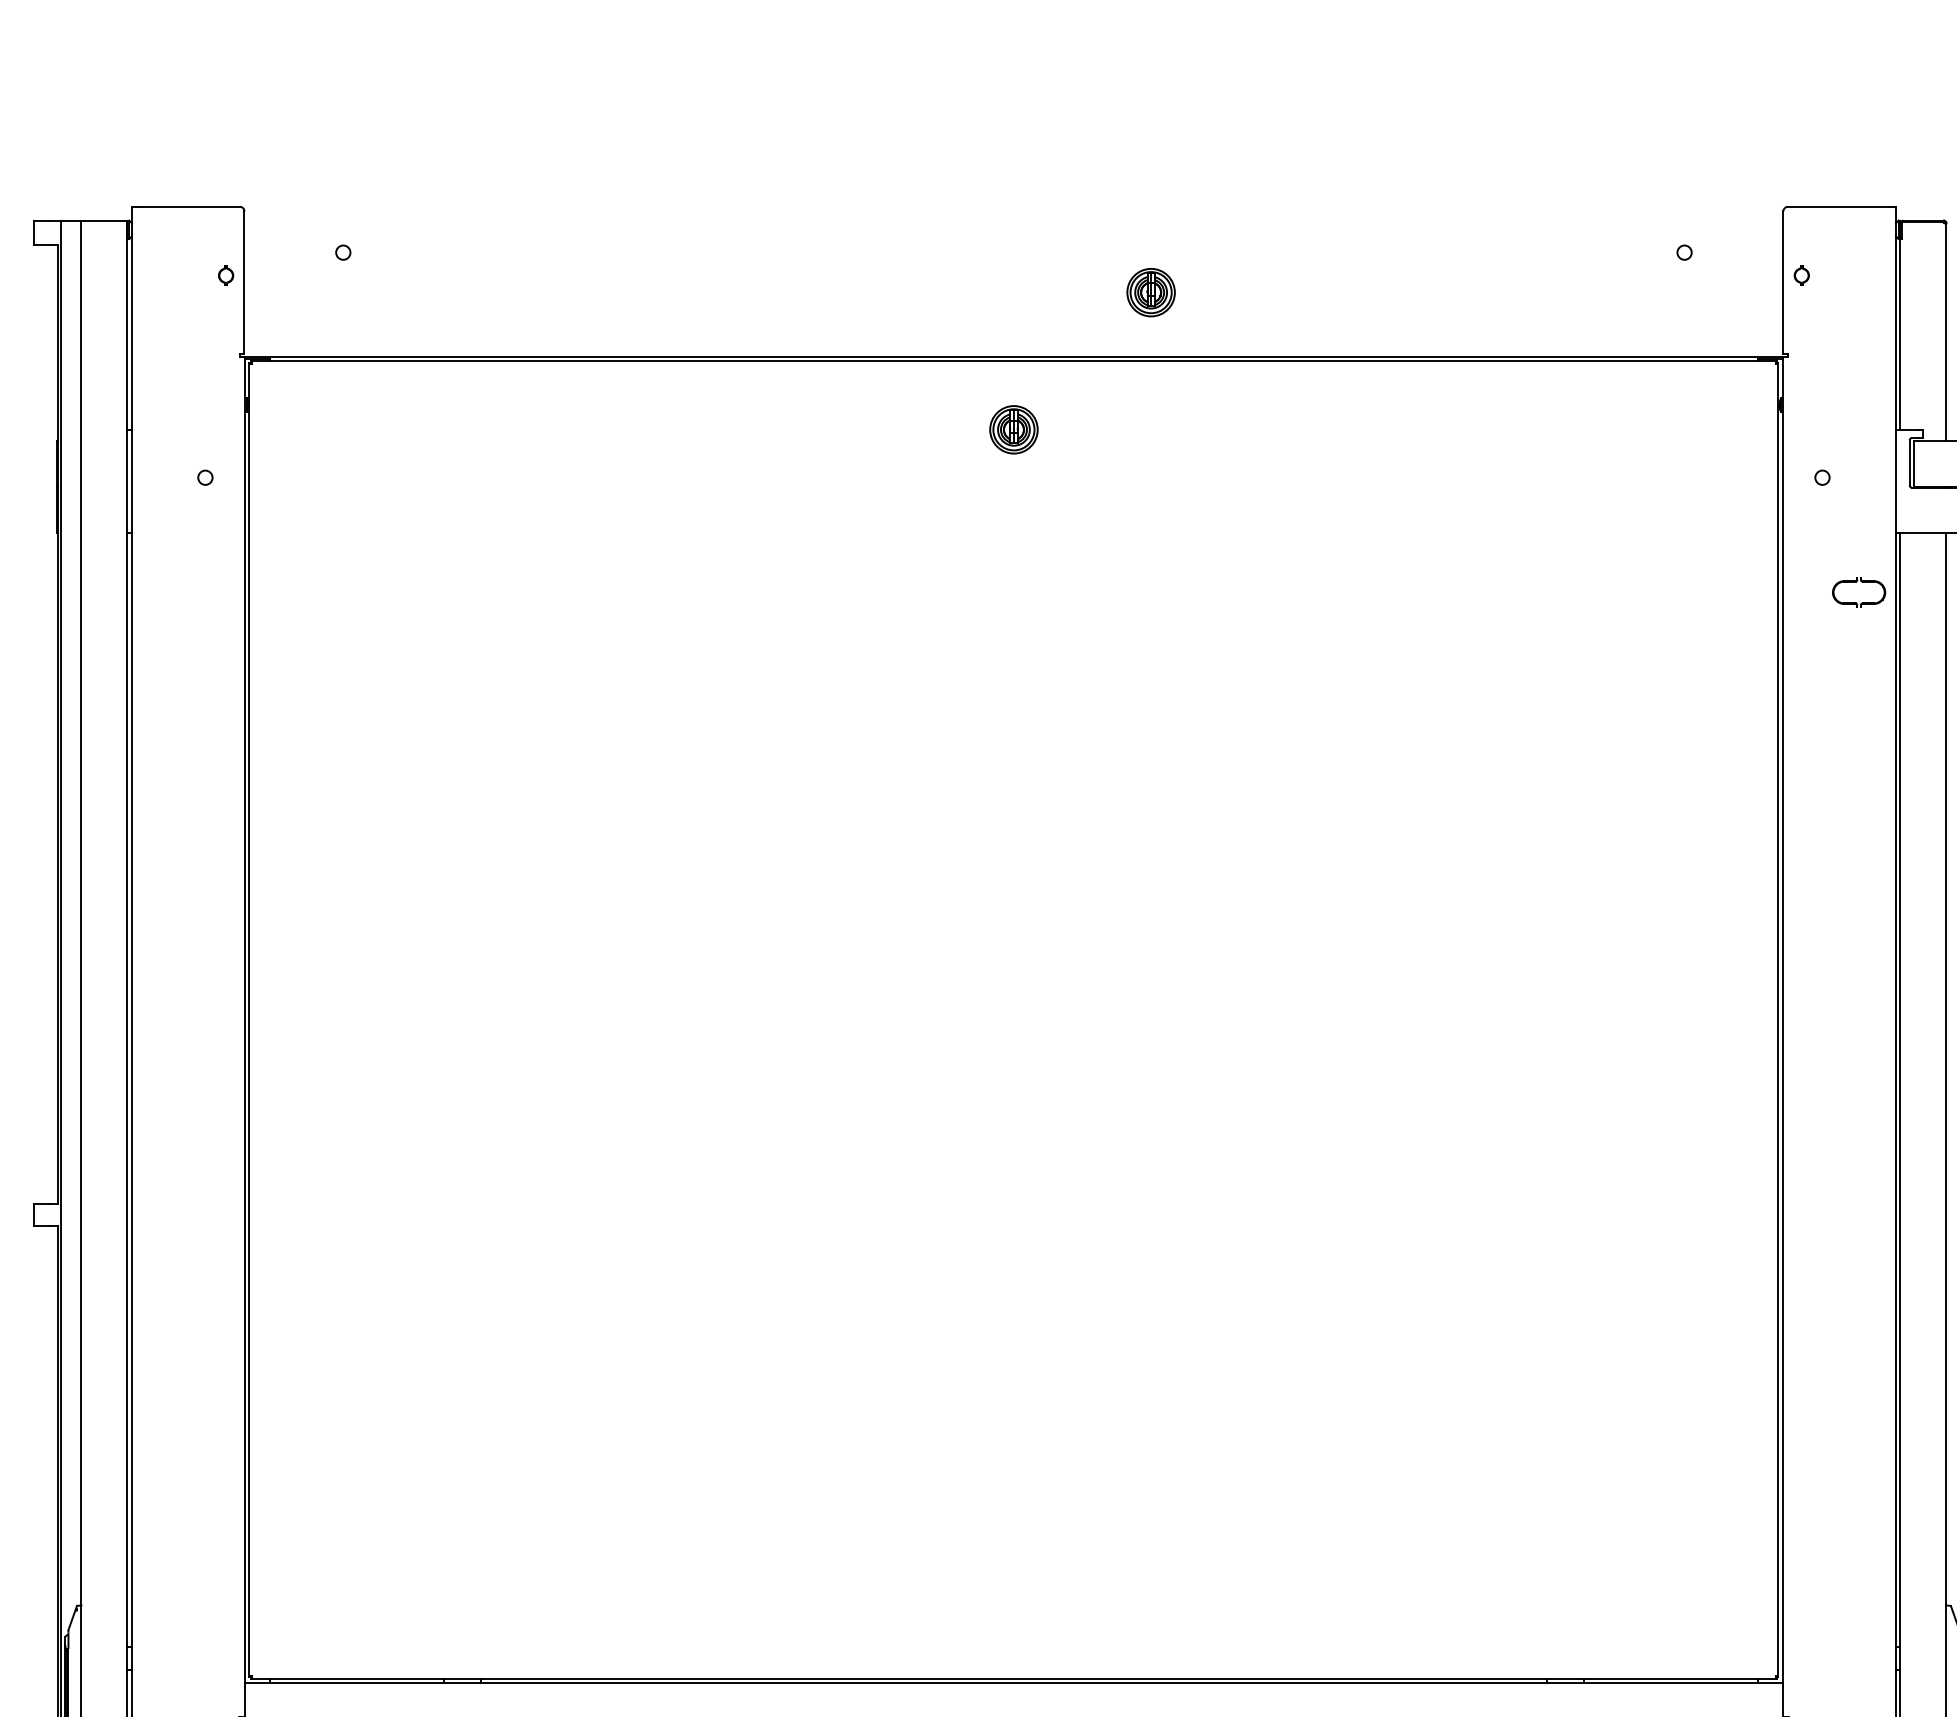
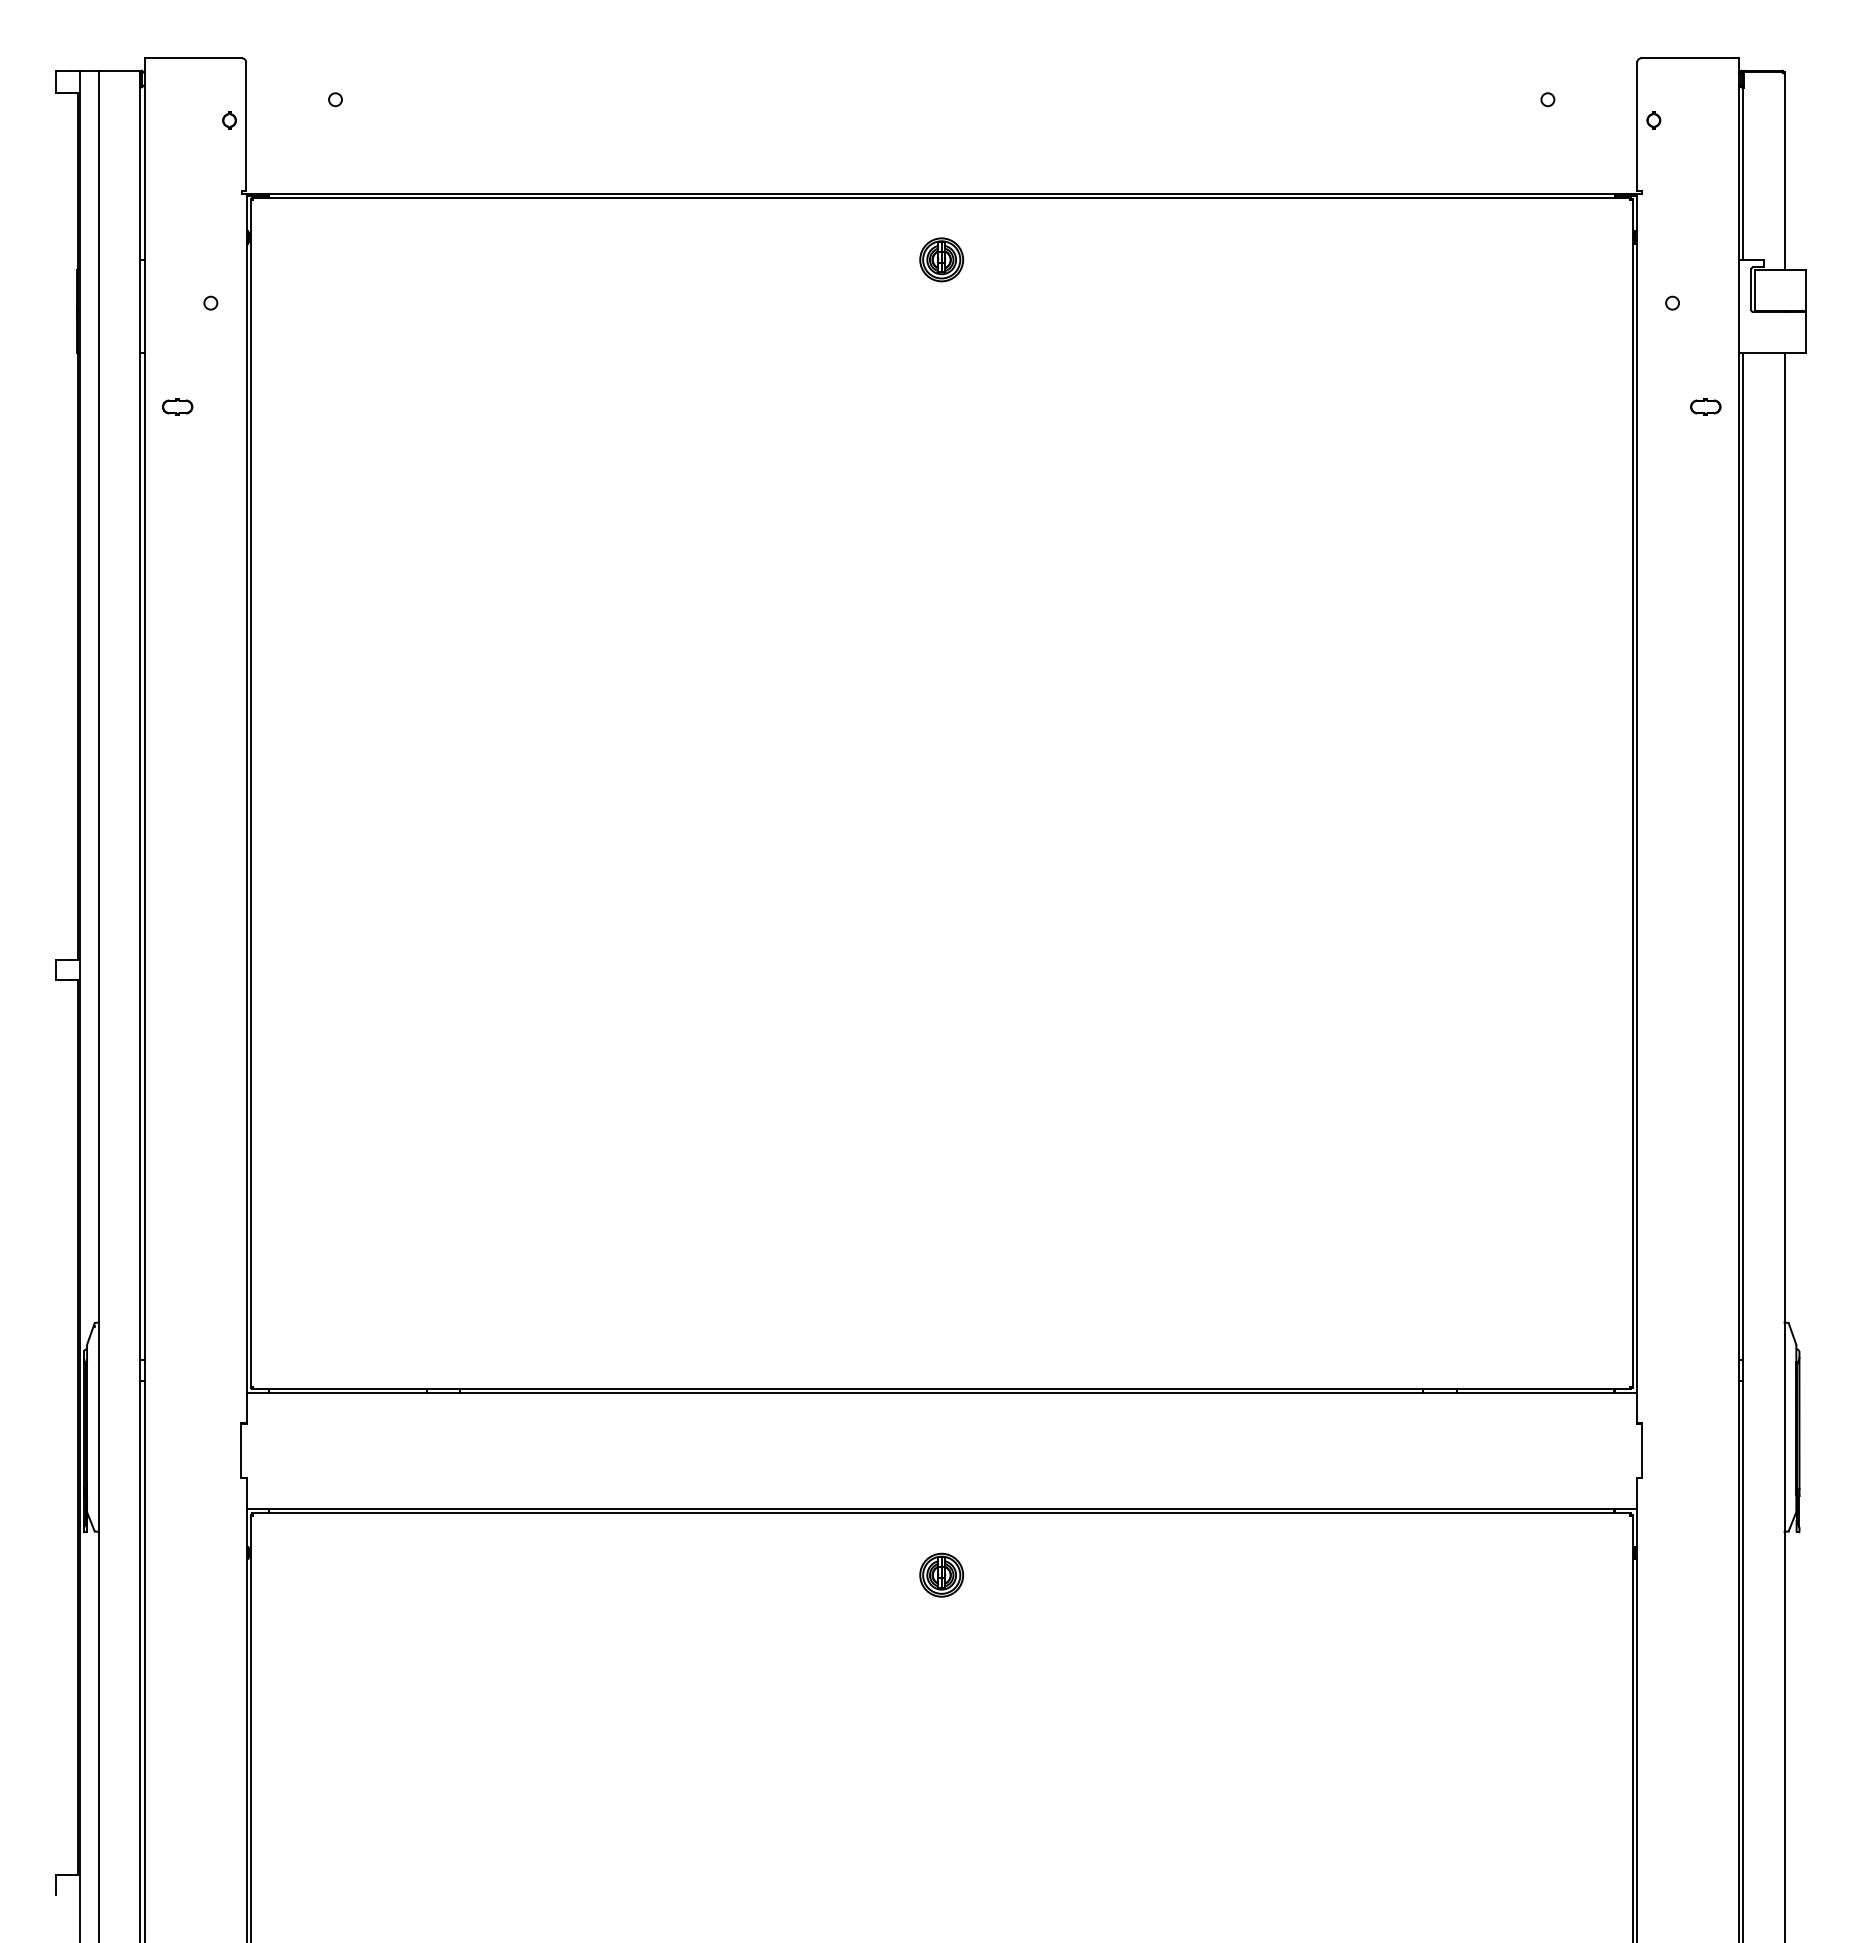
part: (1150, 292) -> (1065, 135), removed
part: (168, 592) -> (177, 406), added
part: (1858, 592) -> (1705, 406), size x0.62

